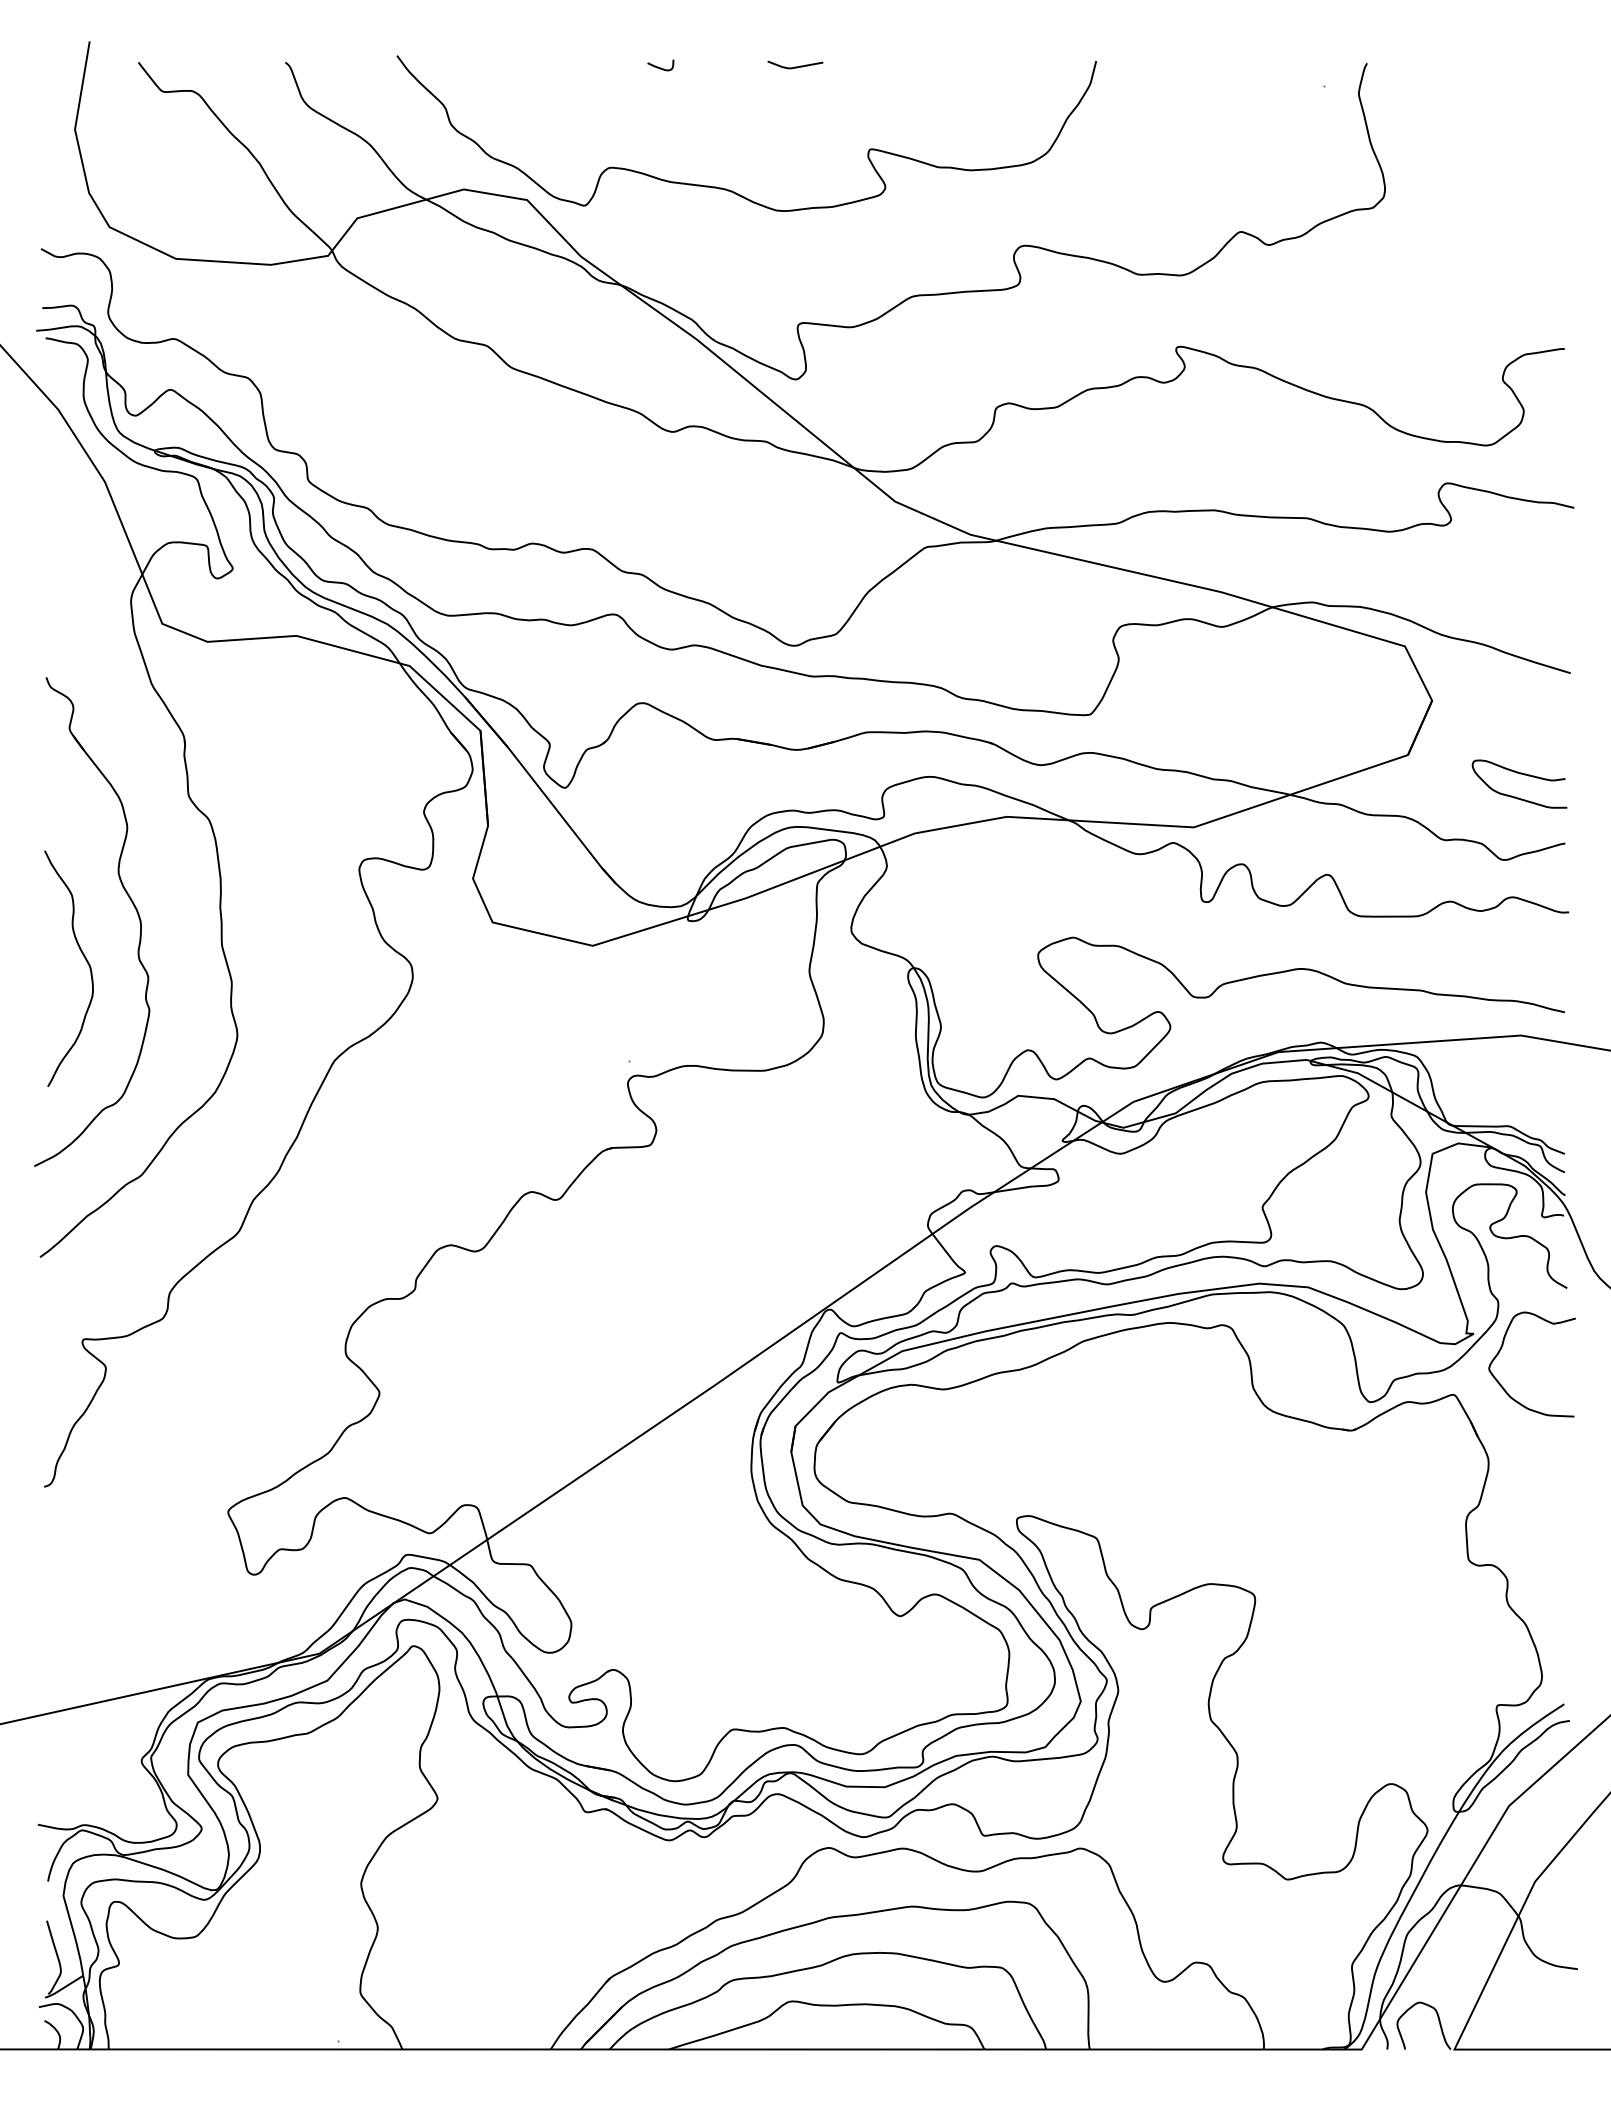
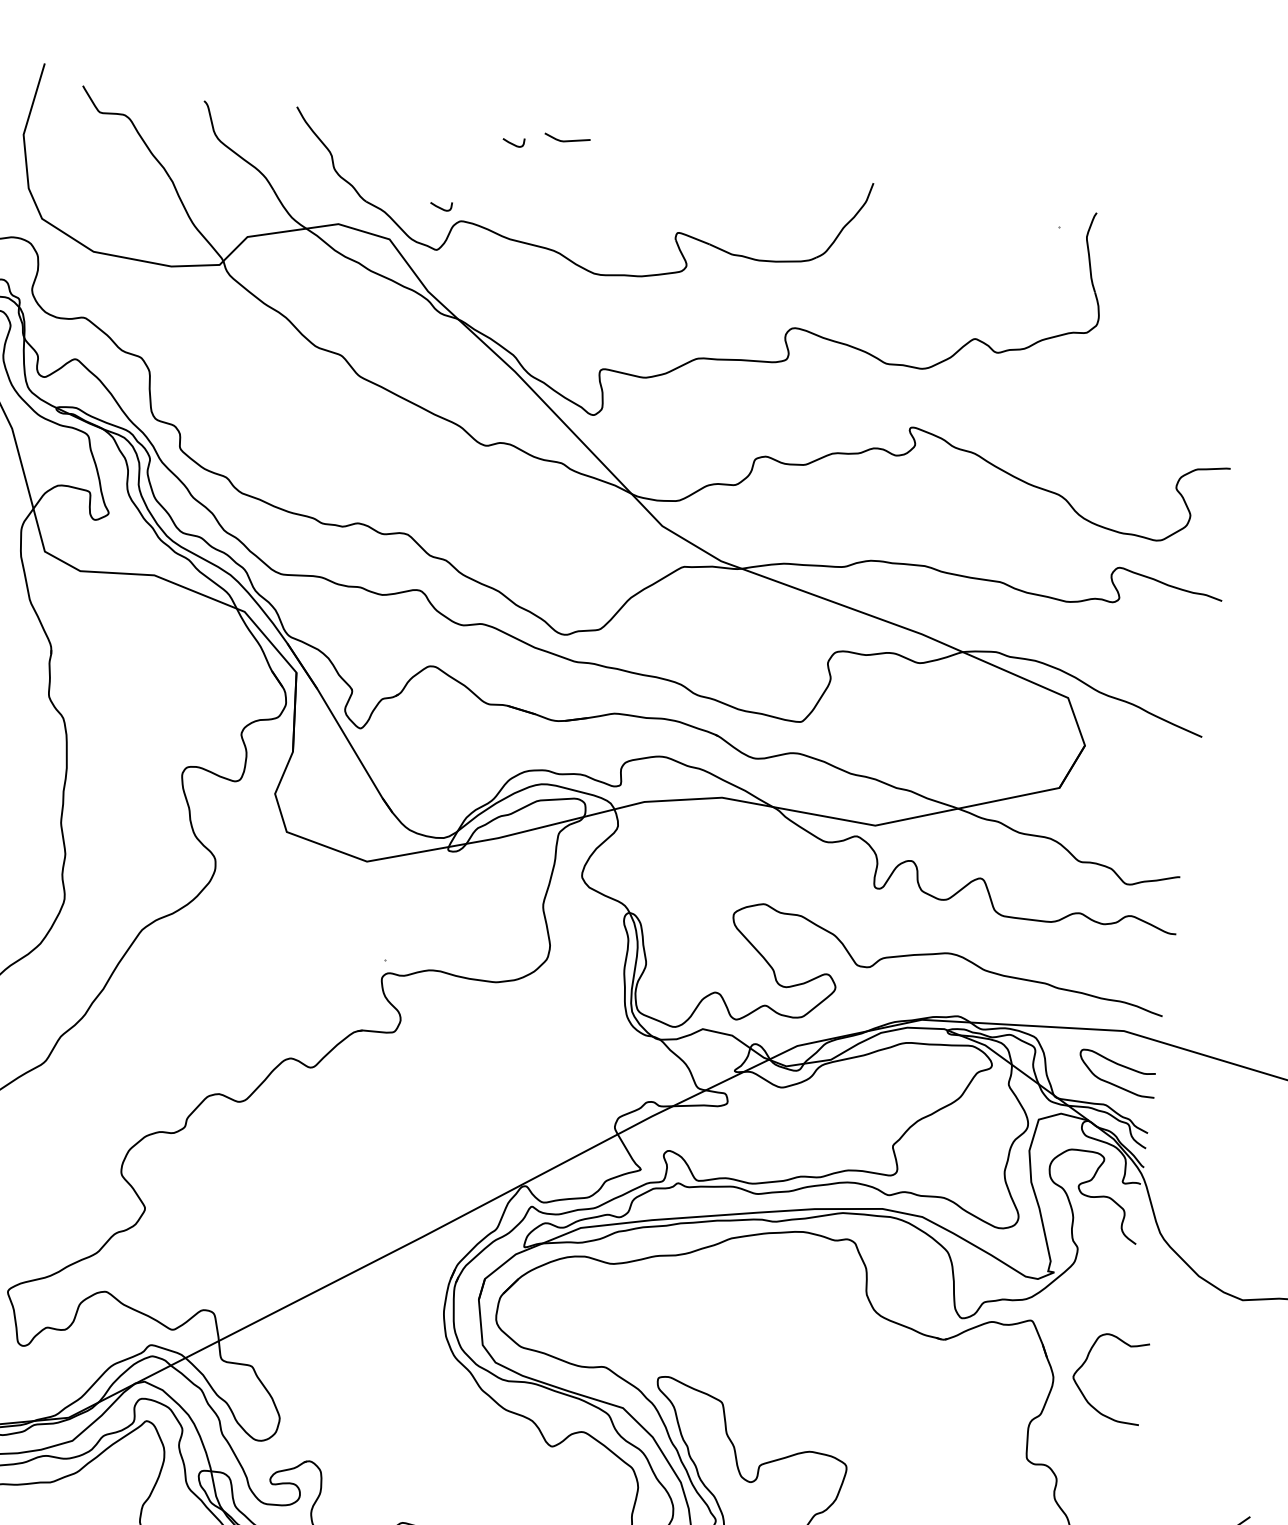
line: (795, 66) -> (567, 140), moved
curve: (583, 154) -> (440, 207), added
curve: (1520, 774) -> (1119, 1065), moved
curve: (1501, 1349) -> (1085, 1362), moved

